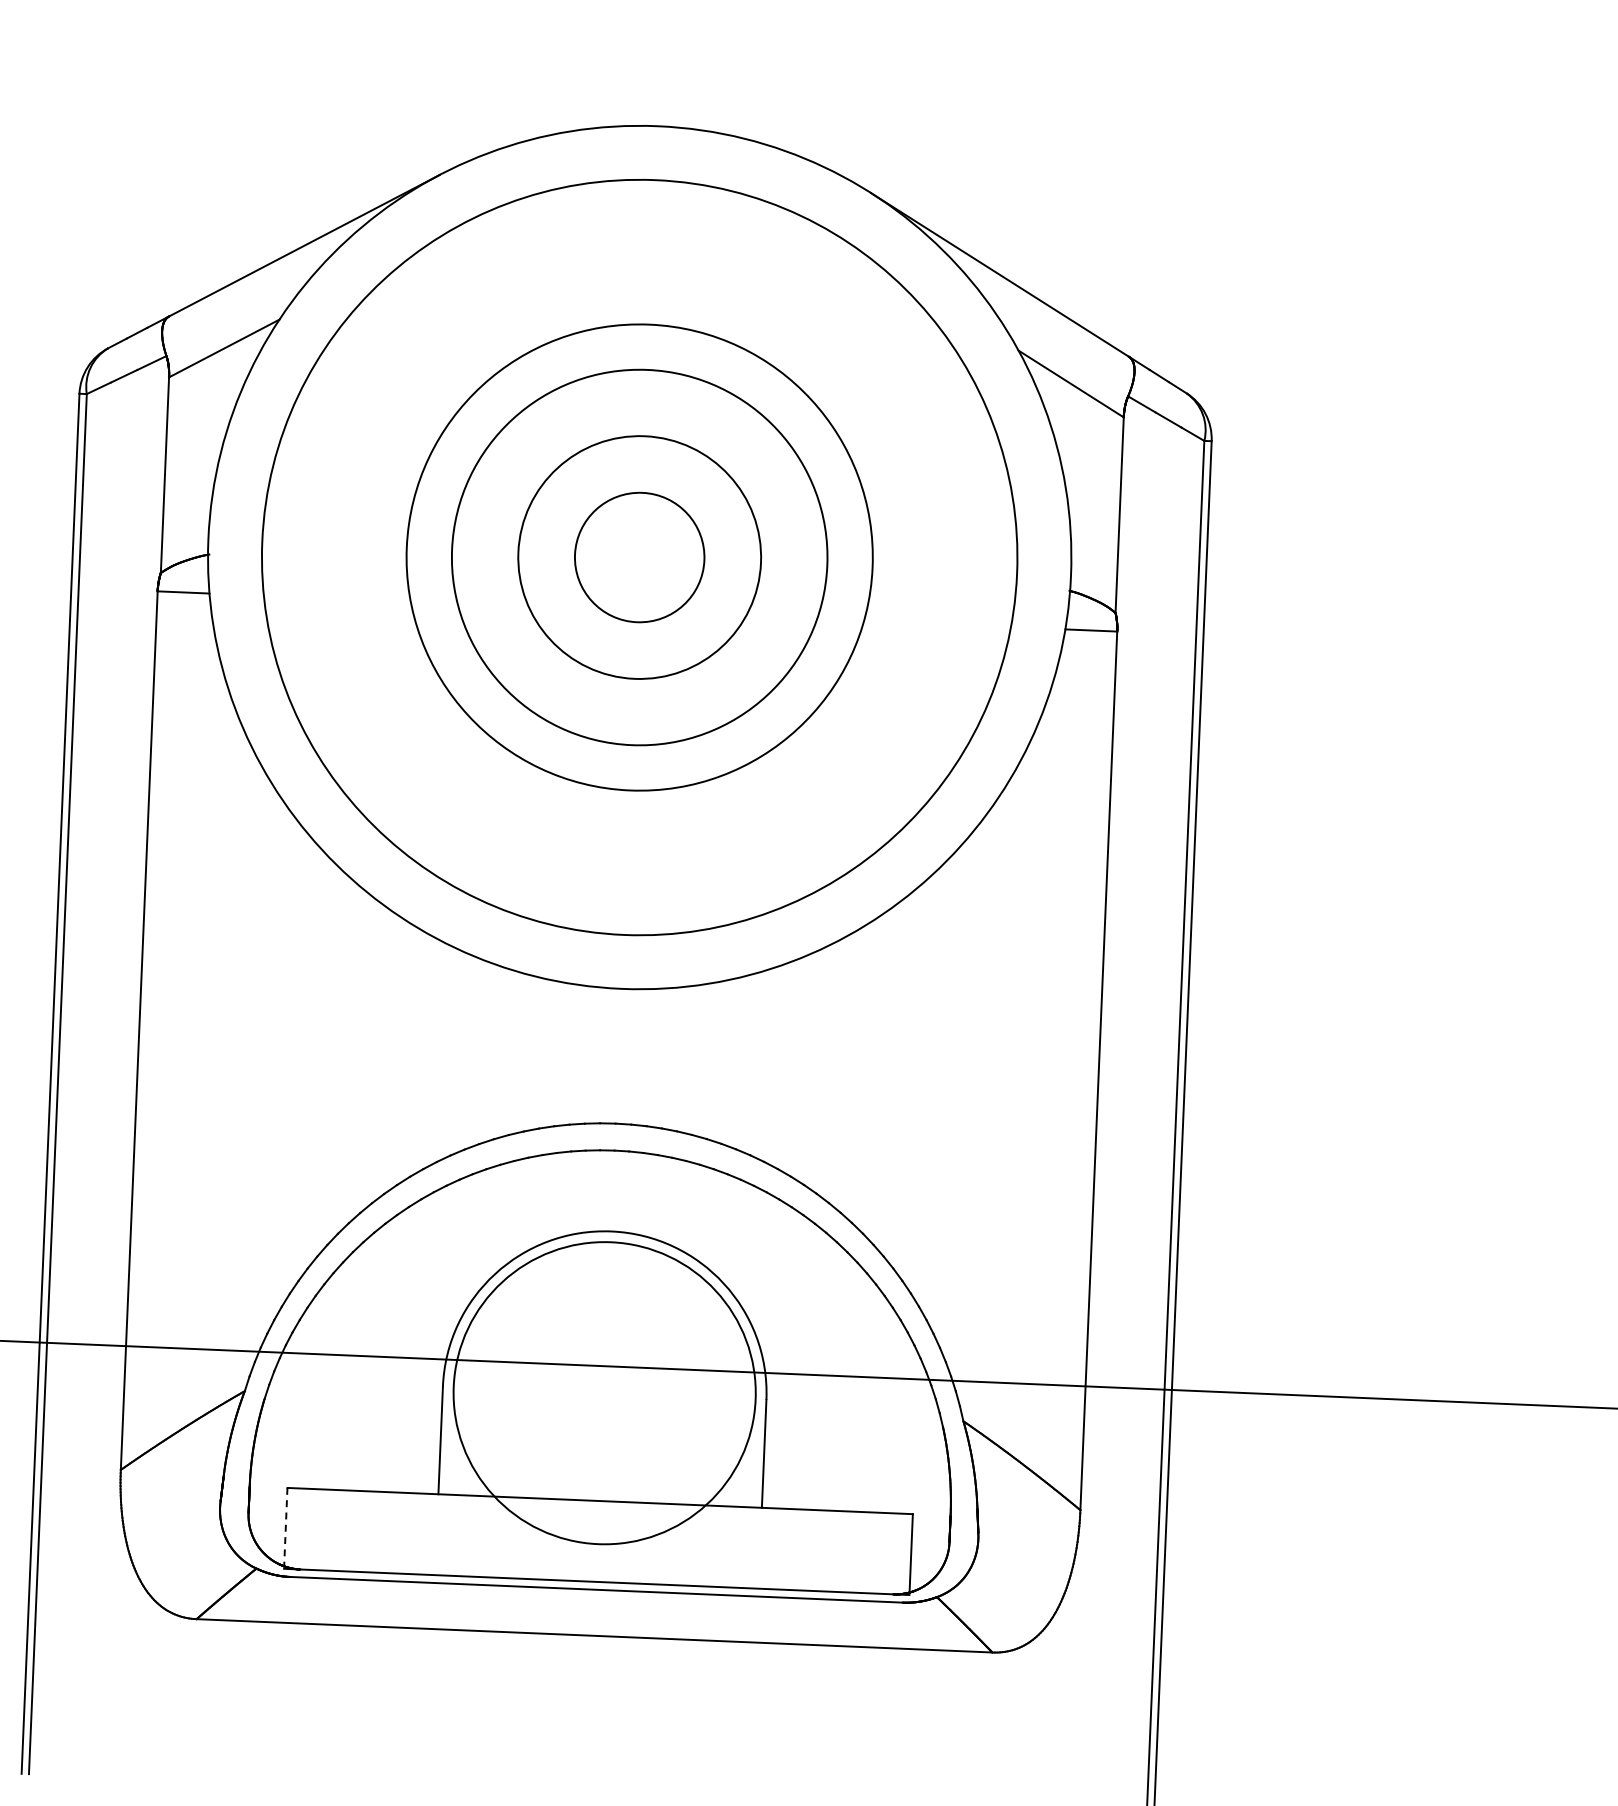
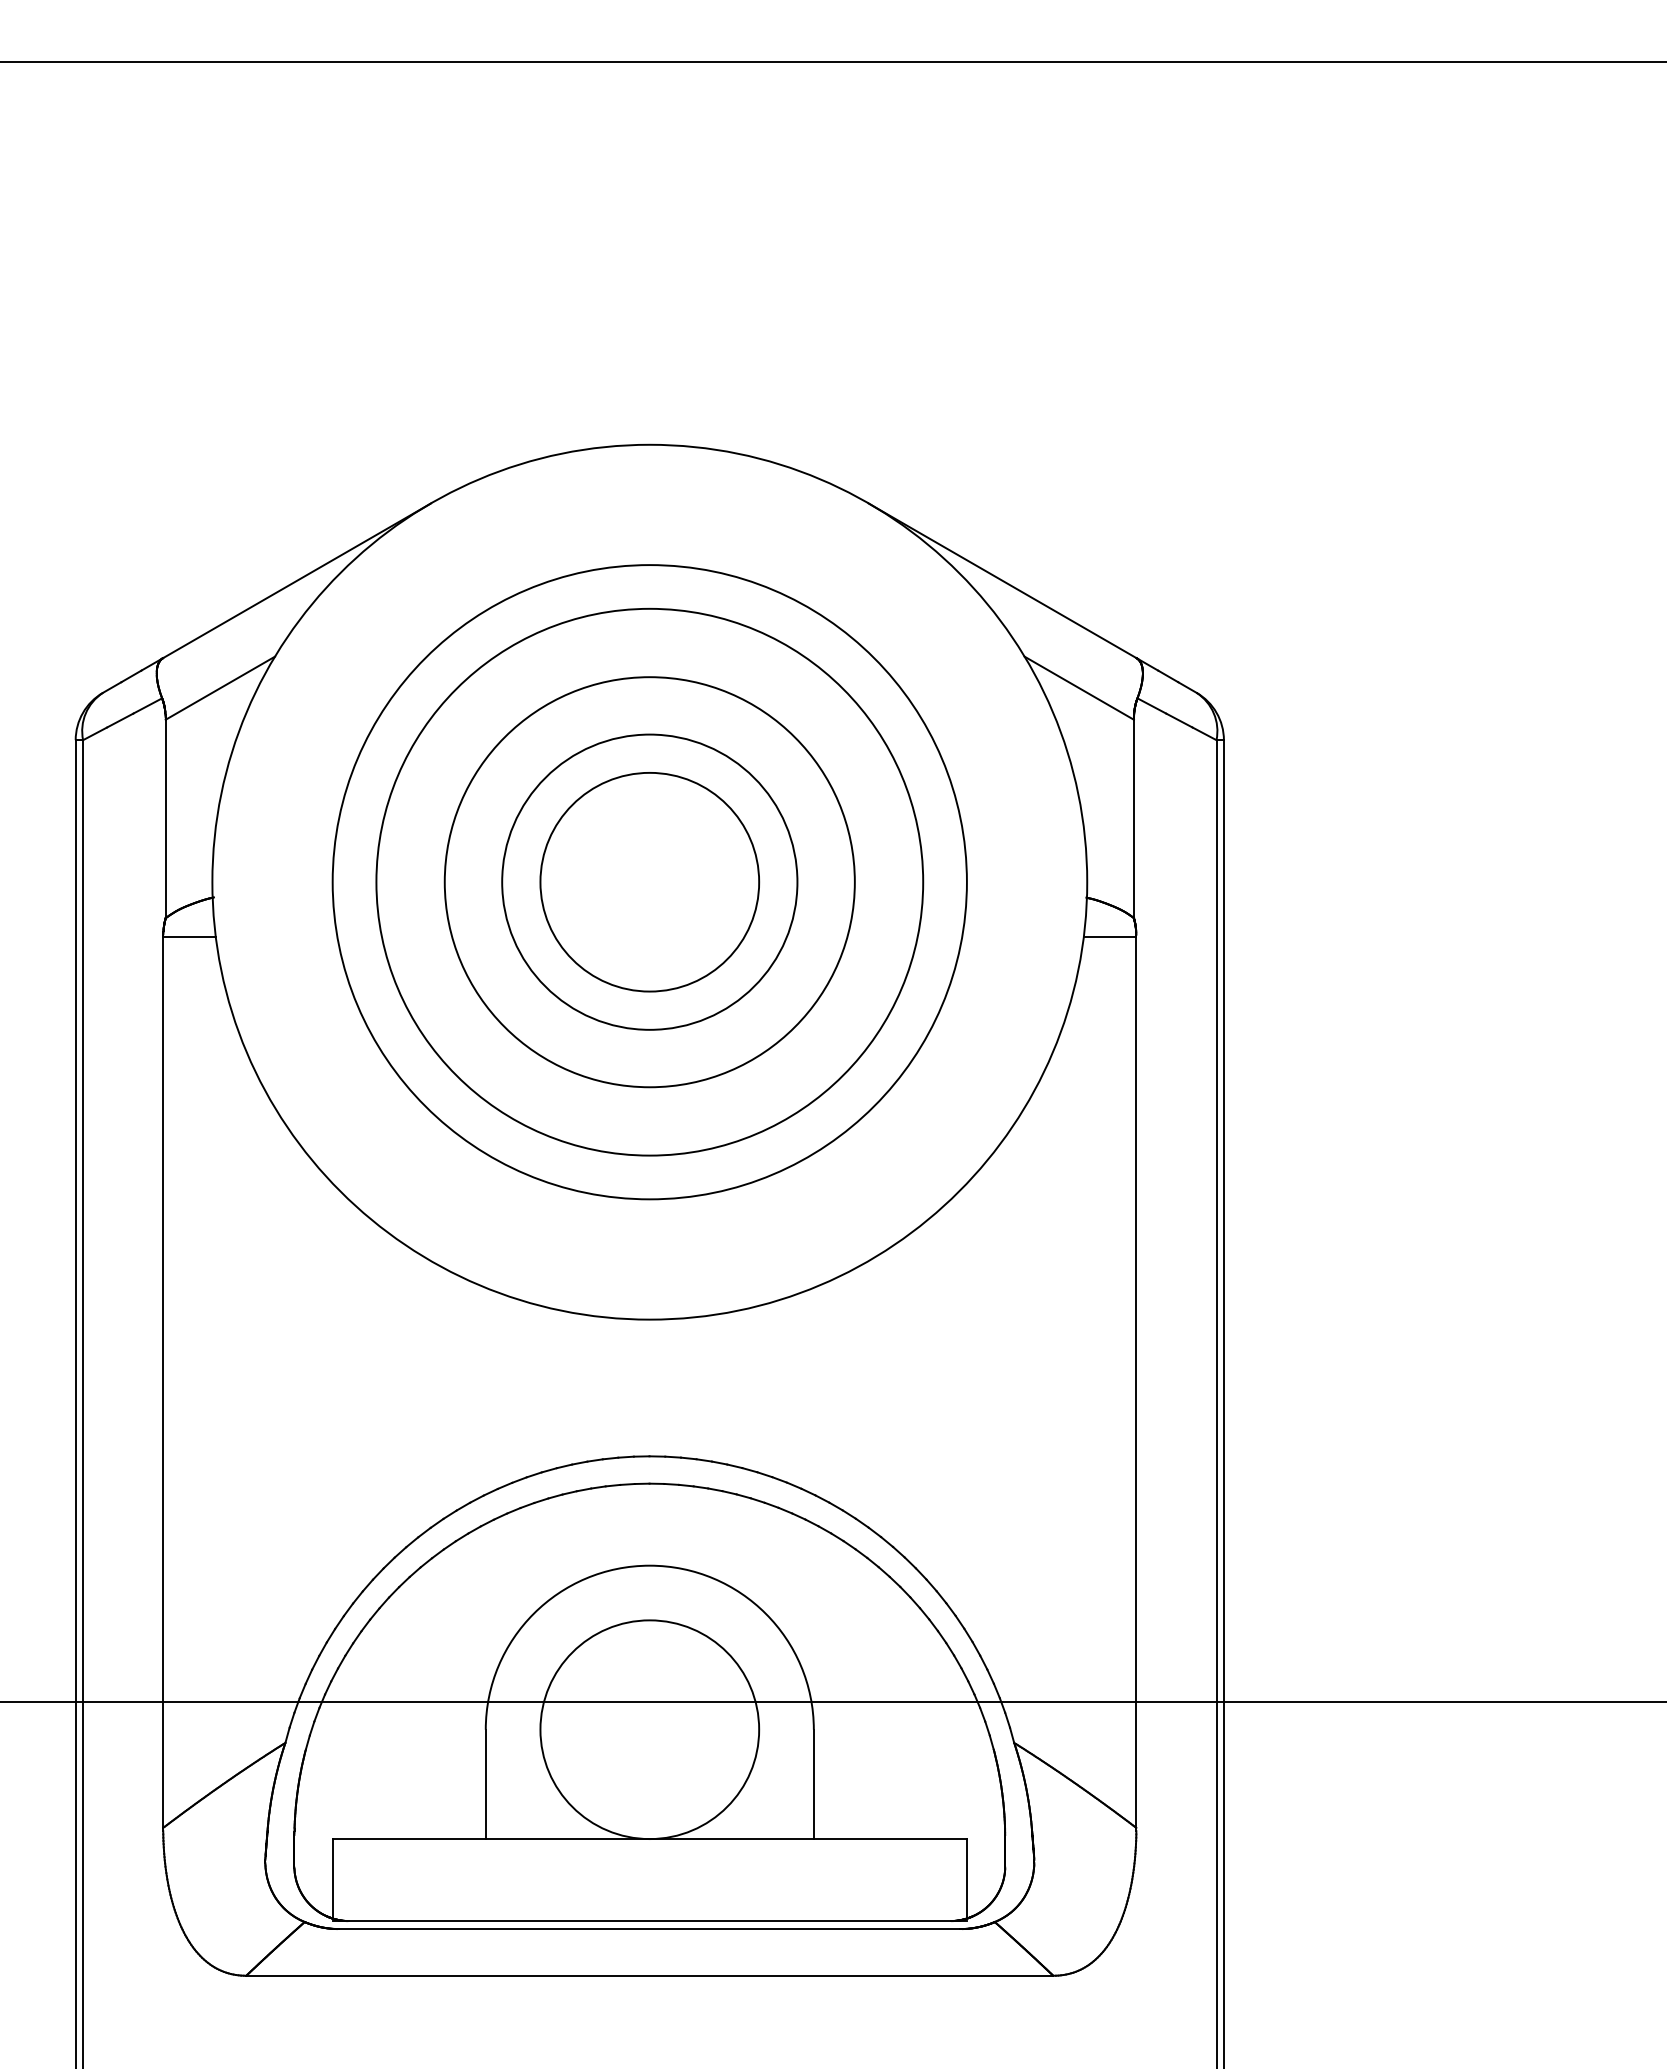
circle: (639, 556) -> (649, 881), size x0.62
circle: (639, 556) -> (649, 881), size x0.71
circle: (639, 556) -> (649, 881), size x1.67
circle: (639, 557) -> (649, 882), size x1.67
circle: (639, 557) -> (649, 882), size x1.67
circle: (604, 1392) -> (649, 1729), size x0.71
line: (285, 1526) -> (332, 1878), dashed -> solid

